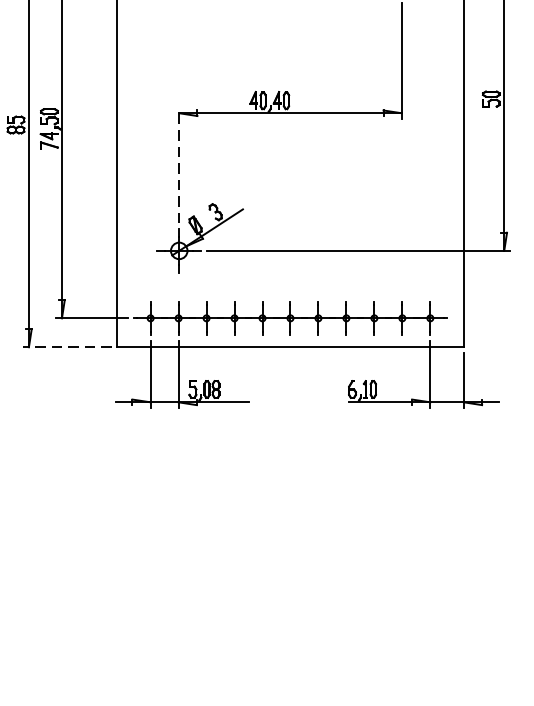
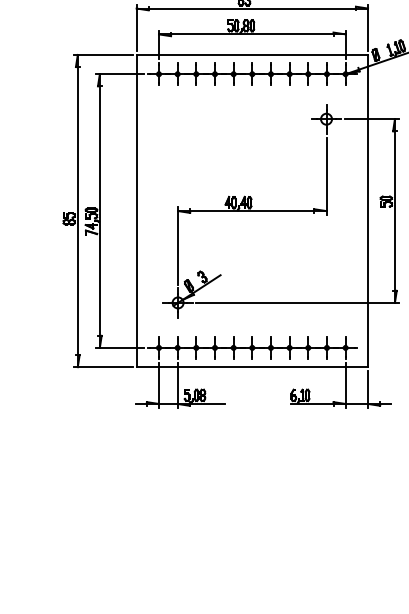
line: (179, 164) -> (178, 245), dashed -> solid
line: (67, 347) -> (103, 367), dashed -> solid

